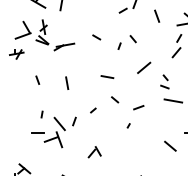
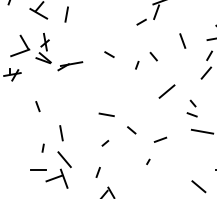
line: (157, 15) -> (183, 40), moved
line: (107, 76) -> (106, 114), moved
line: (67, 82) -> (61, 132), moved
line: (74, 121) -> (98, 172), moved

